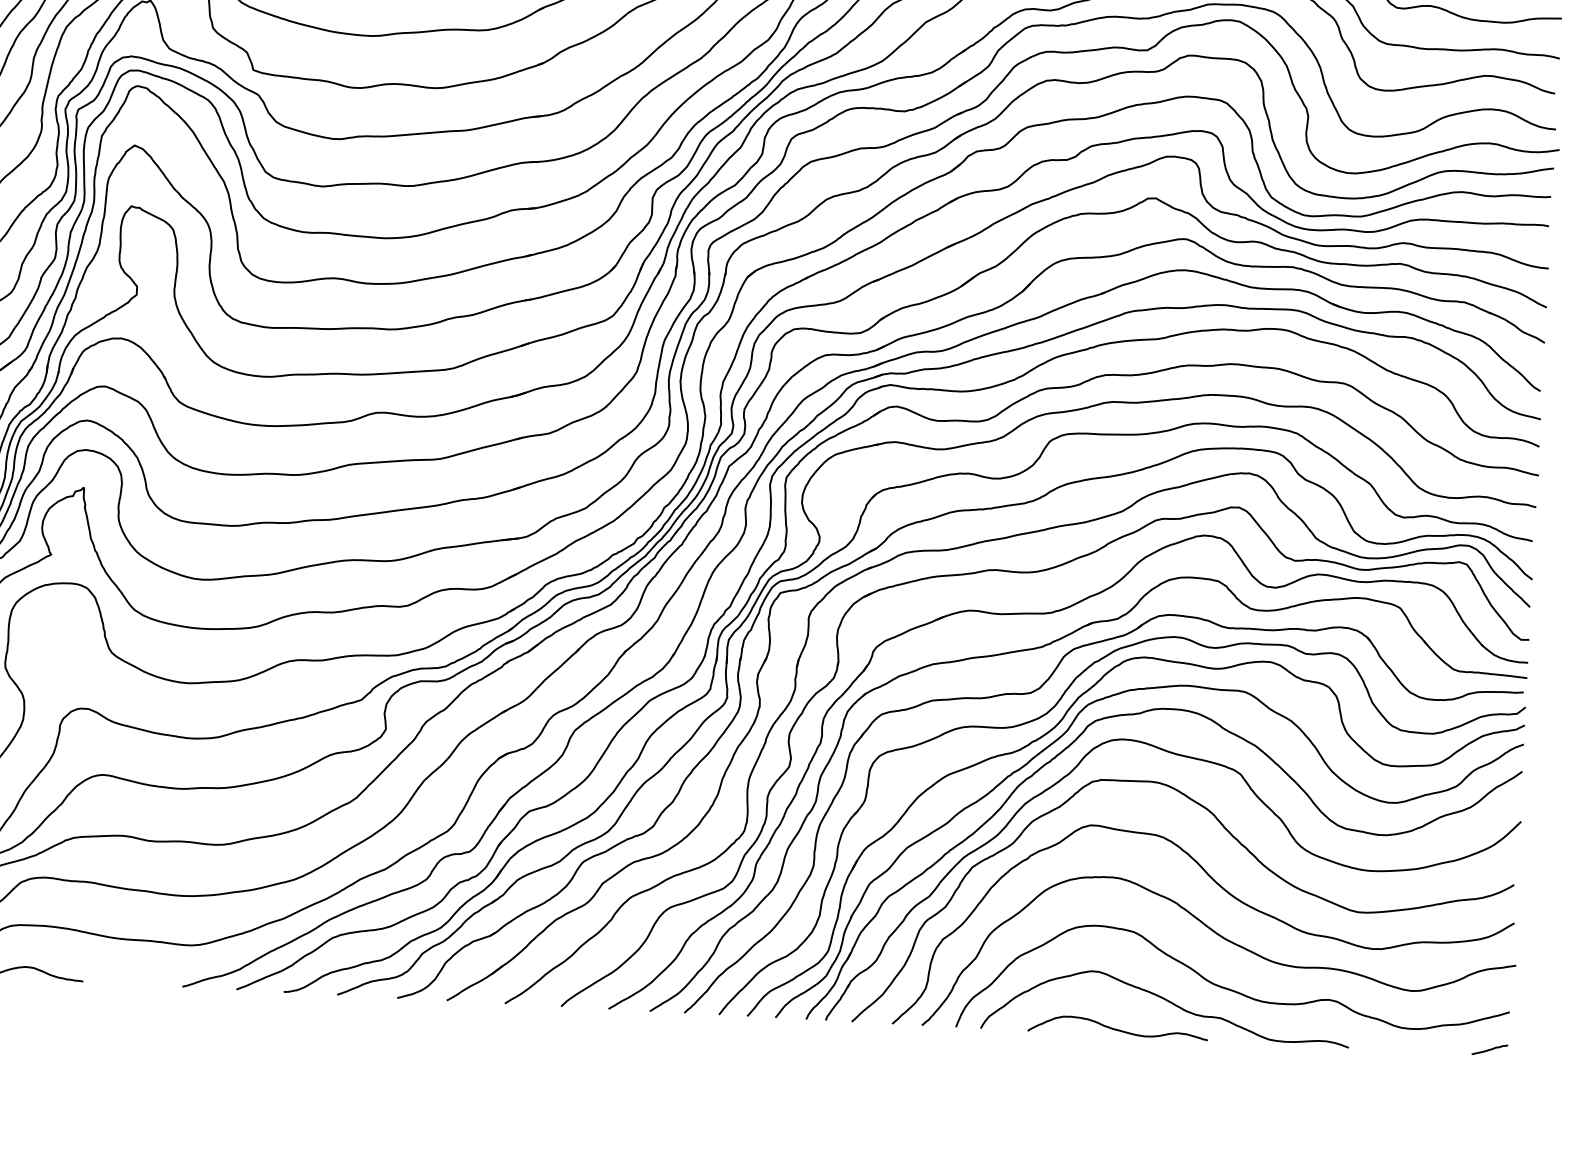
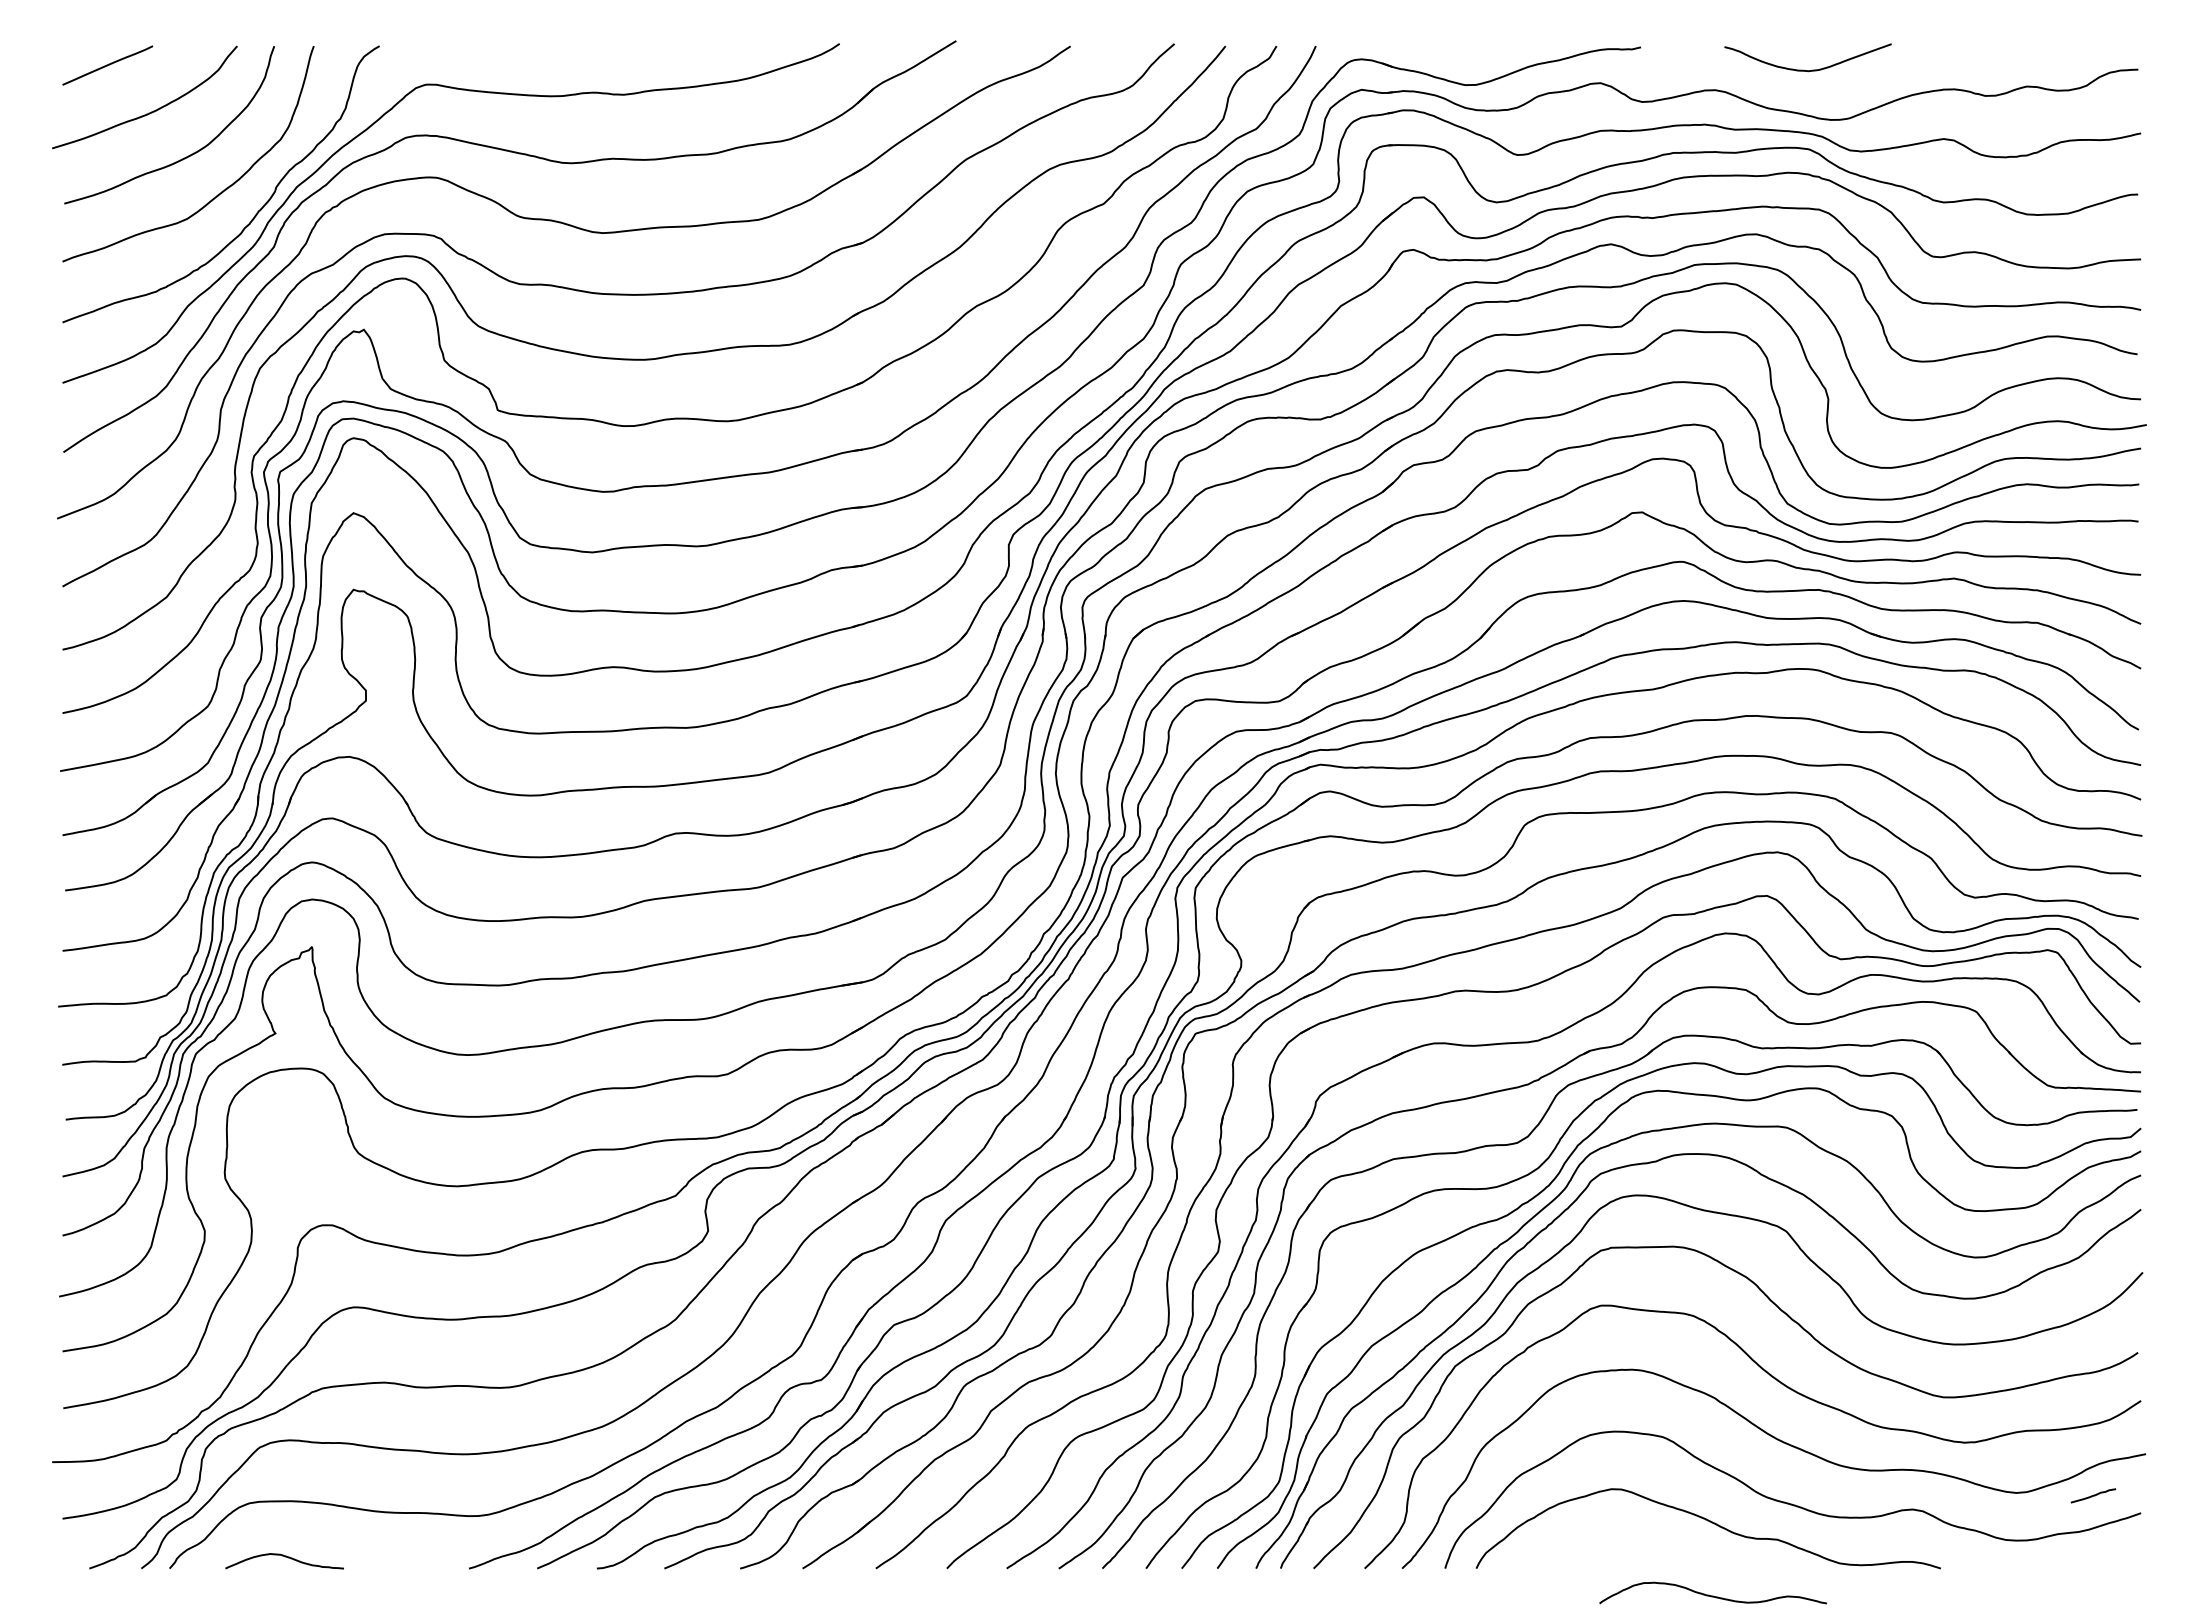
curve: (1117, 1029) -> (1712, 1595), moved
curve: (1489, 1049) -> (2093, 1495), moved

